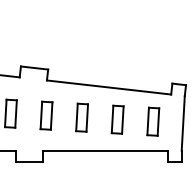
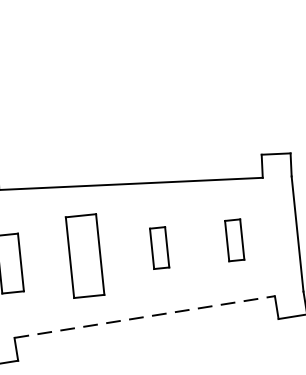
part: (81, 117) -> (83, 255), size x1.4
part: (117, 119) -> (159, 247), size x0.7
part: (153, 121) -> (234, 239), size x0.7
line: (105, 150) -> (144, 316), solid -> dashed

